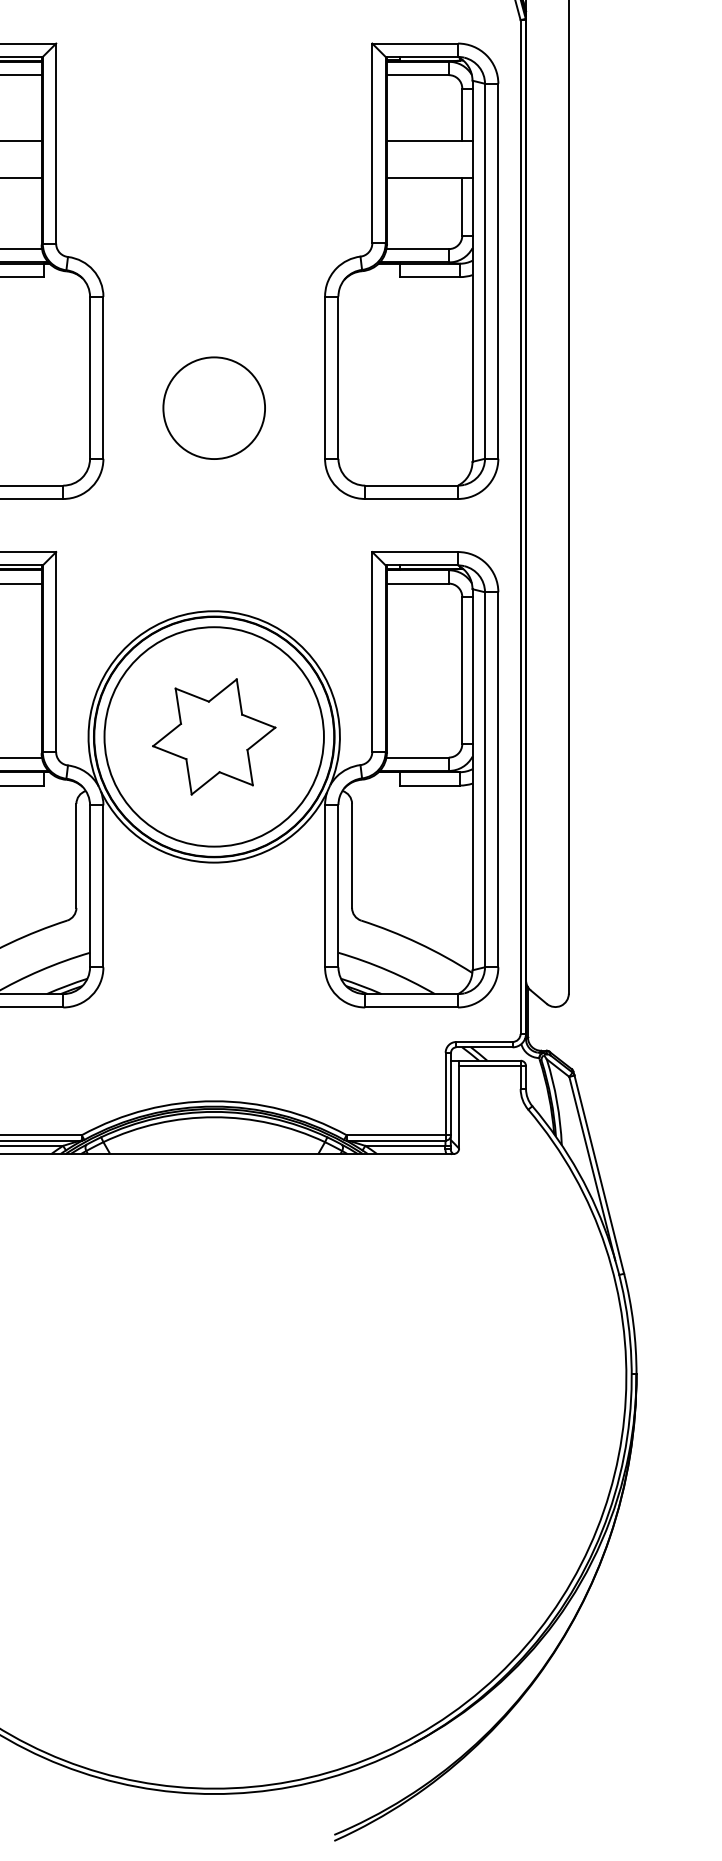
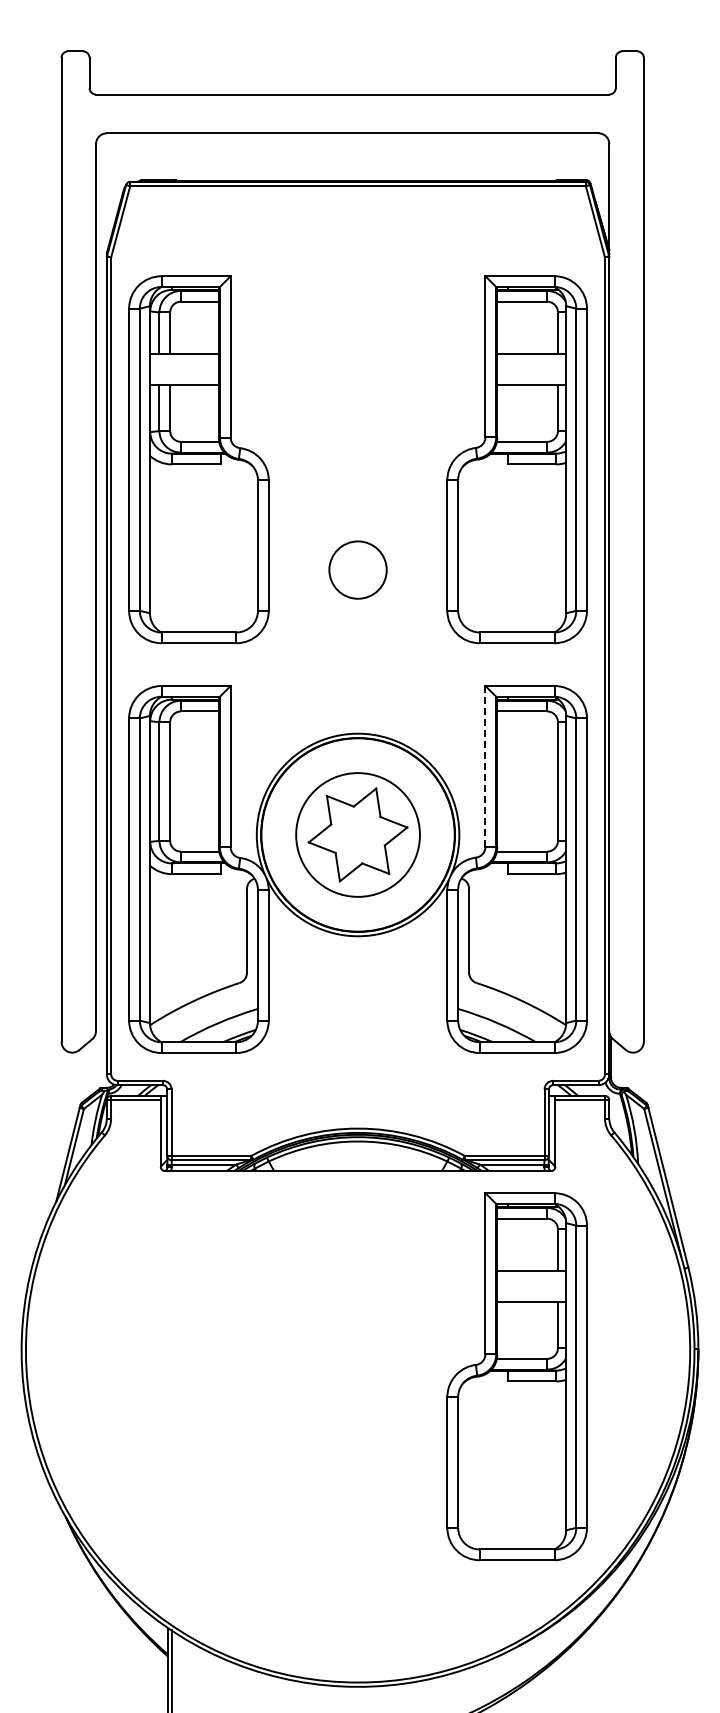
circle: (214, 408) -> (358, 570), size x0.7
line: (372, 653) -> (485, 767), solid -> dashed
circle: (213, 736) -> (357, 834), size x0.7
part: (410, 1408) -> (516, 1376), added

